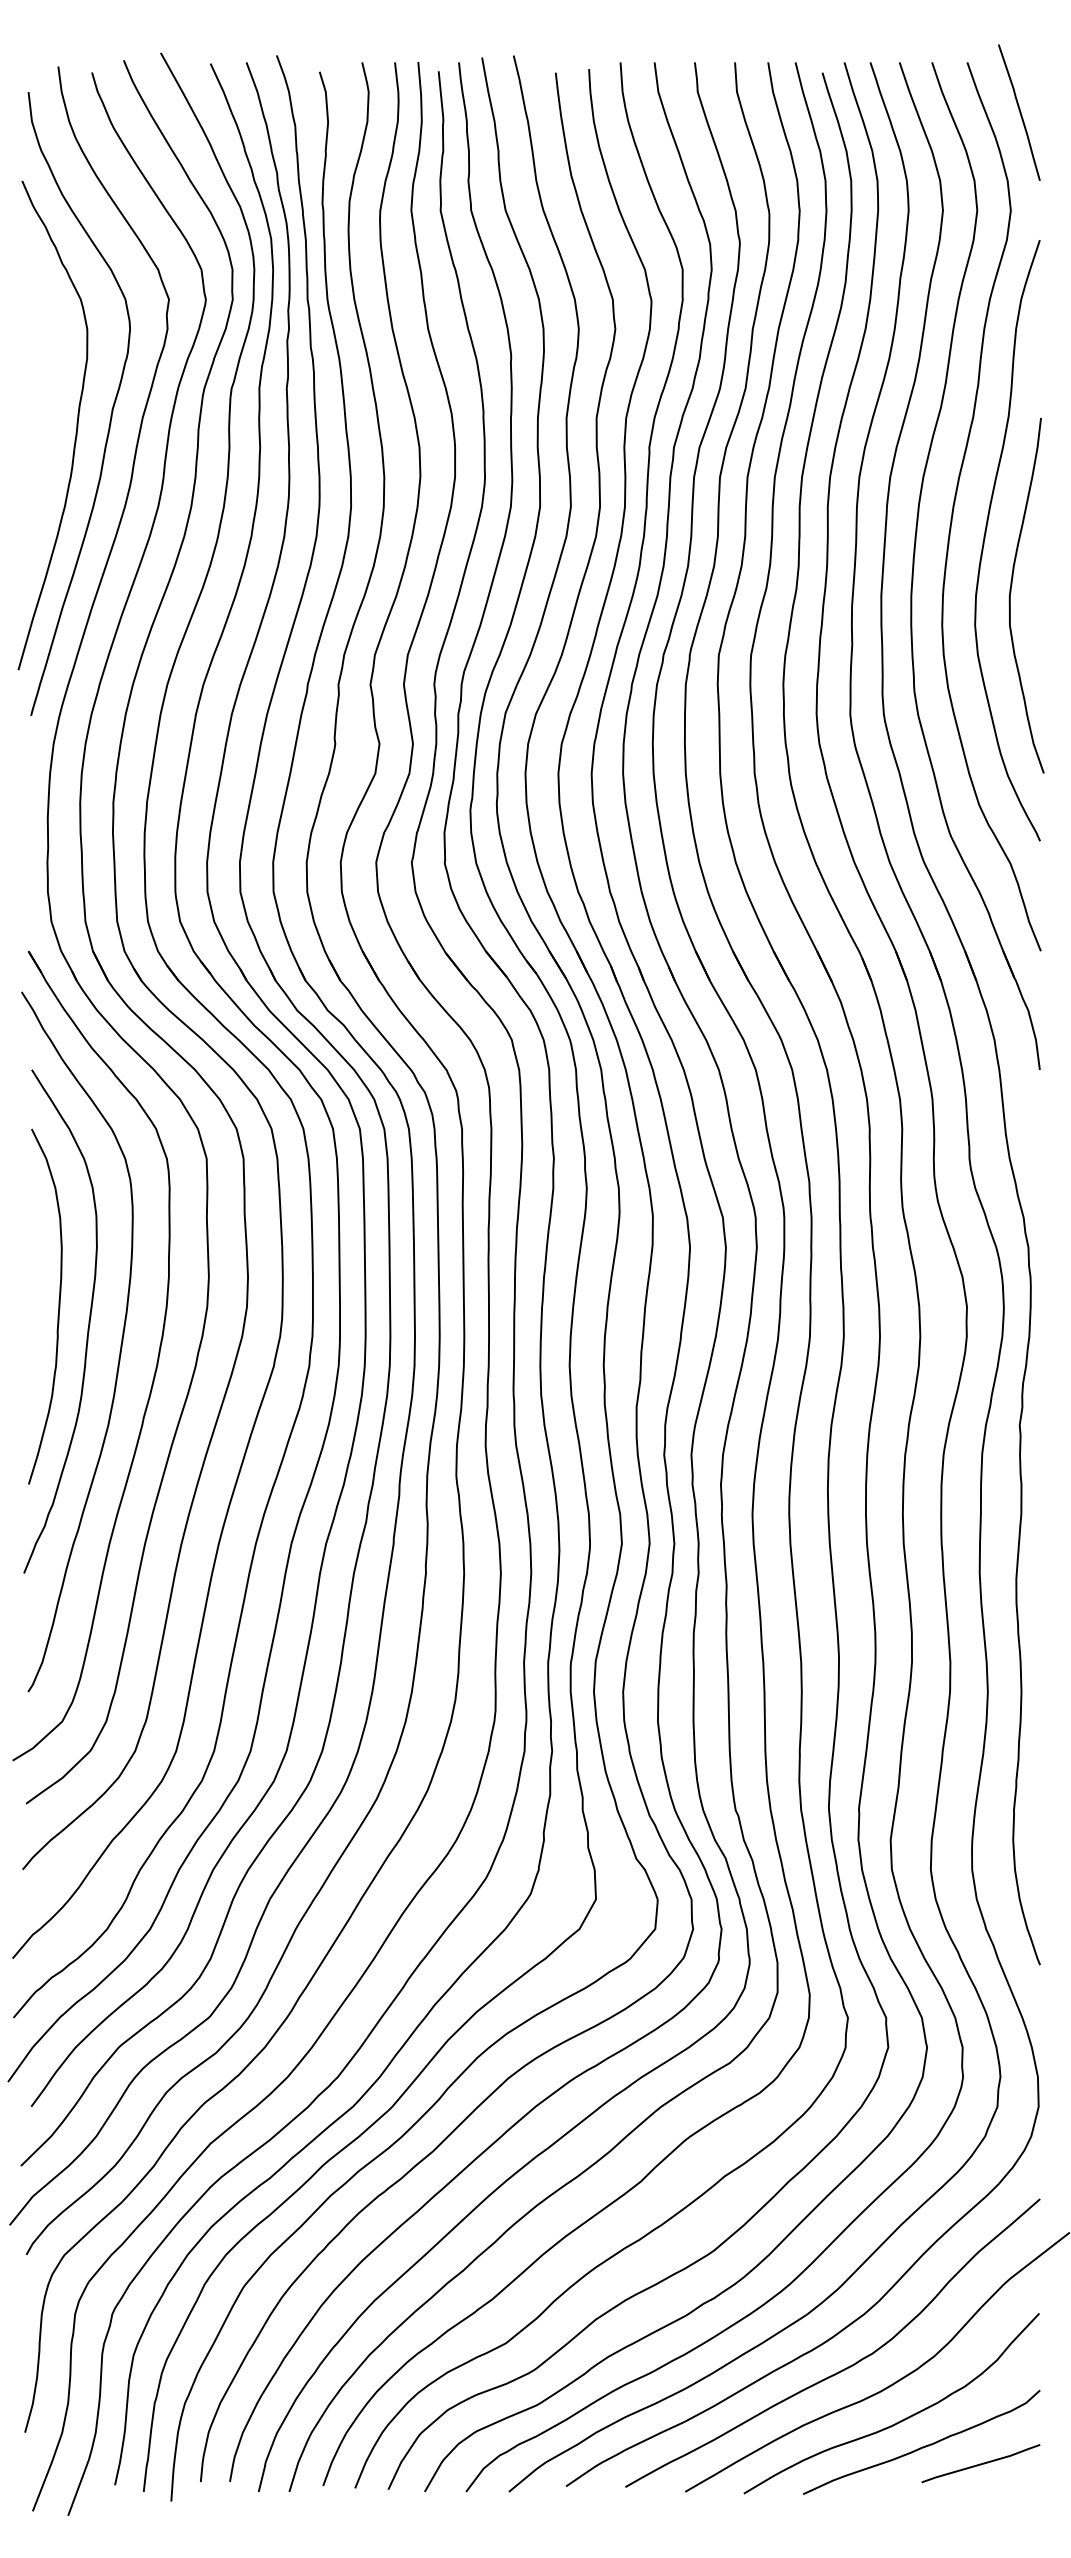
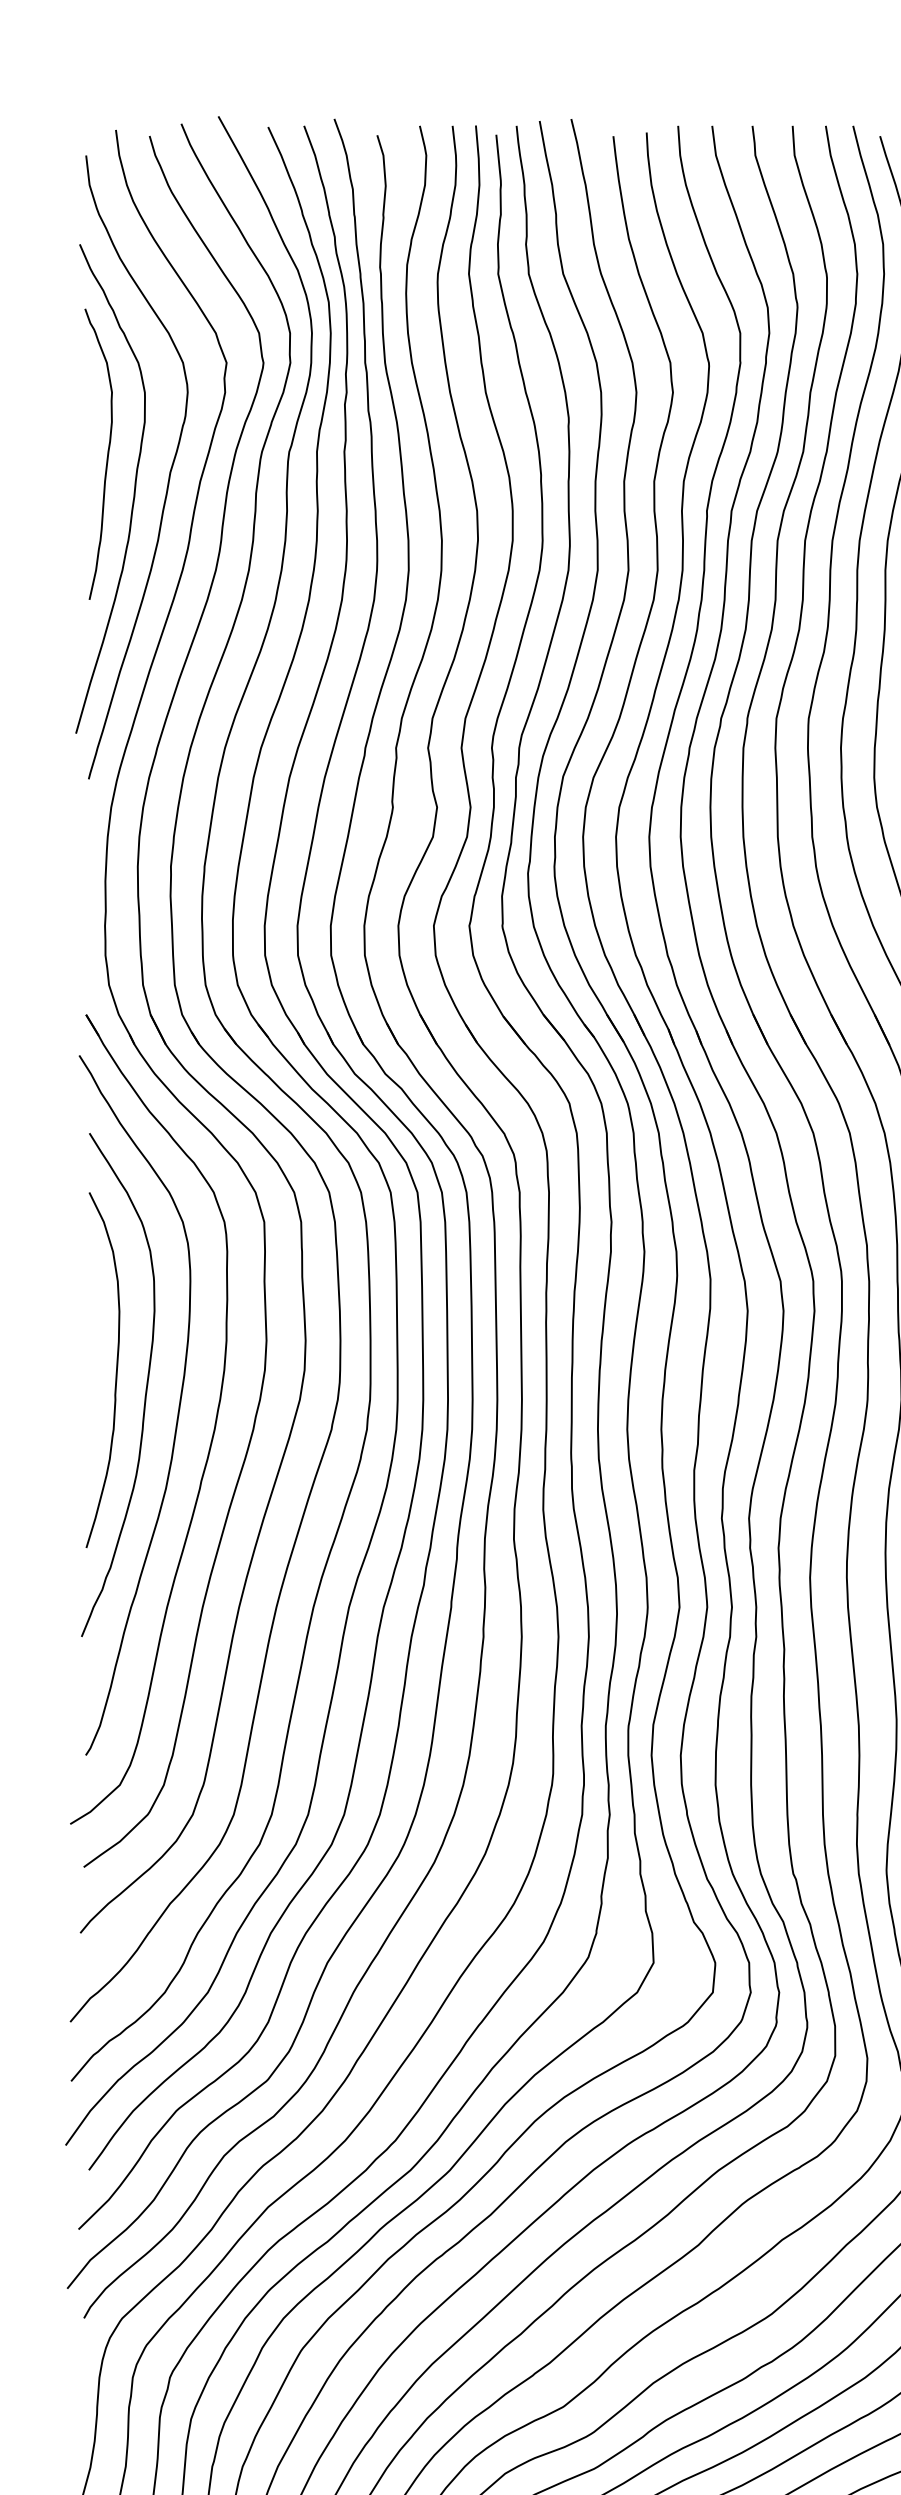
curve: (49, 390) -> (107, 453), added

